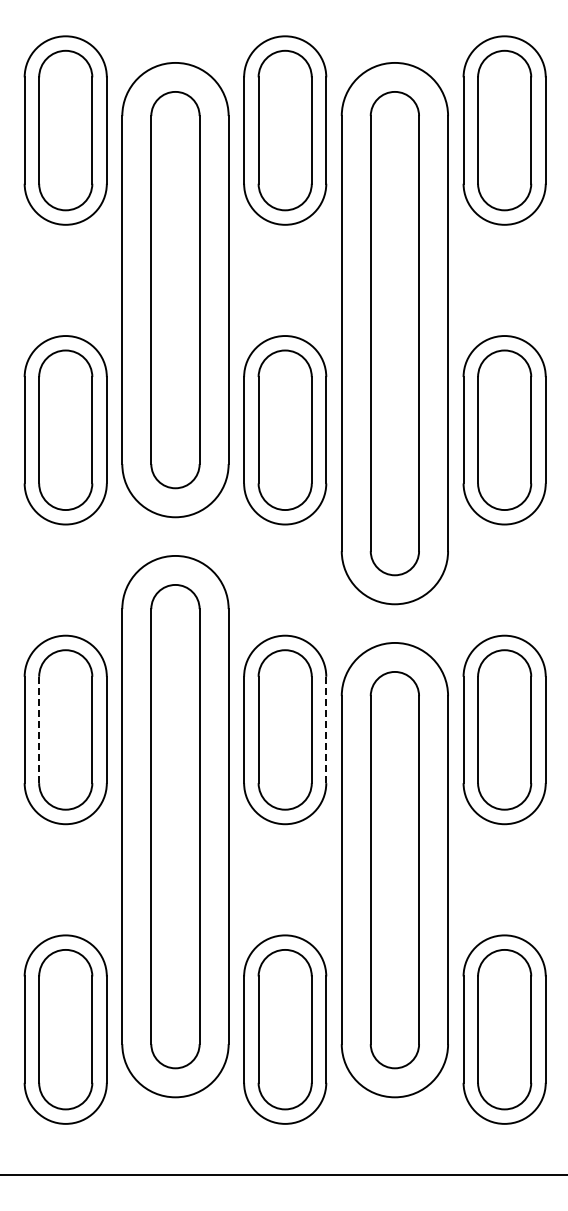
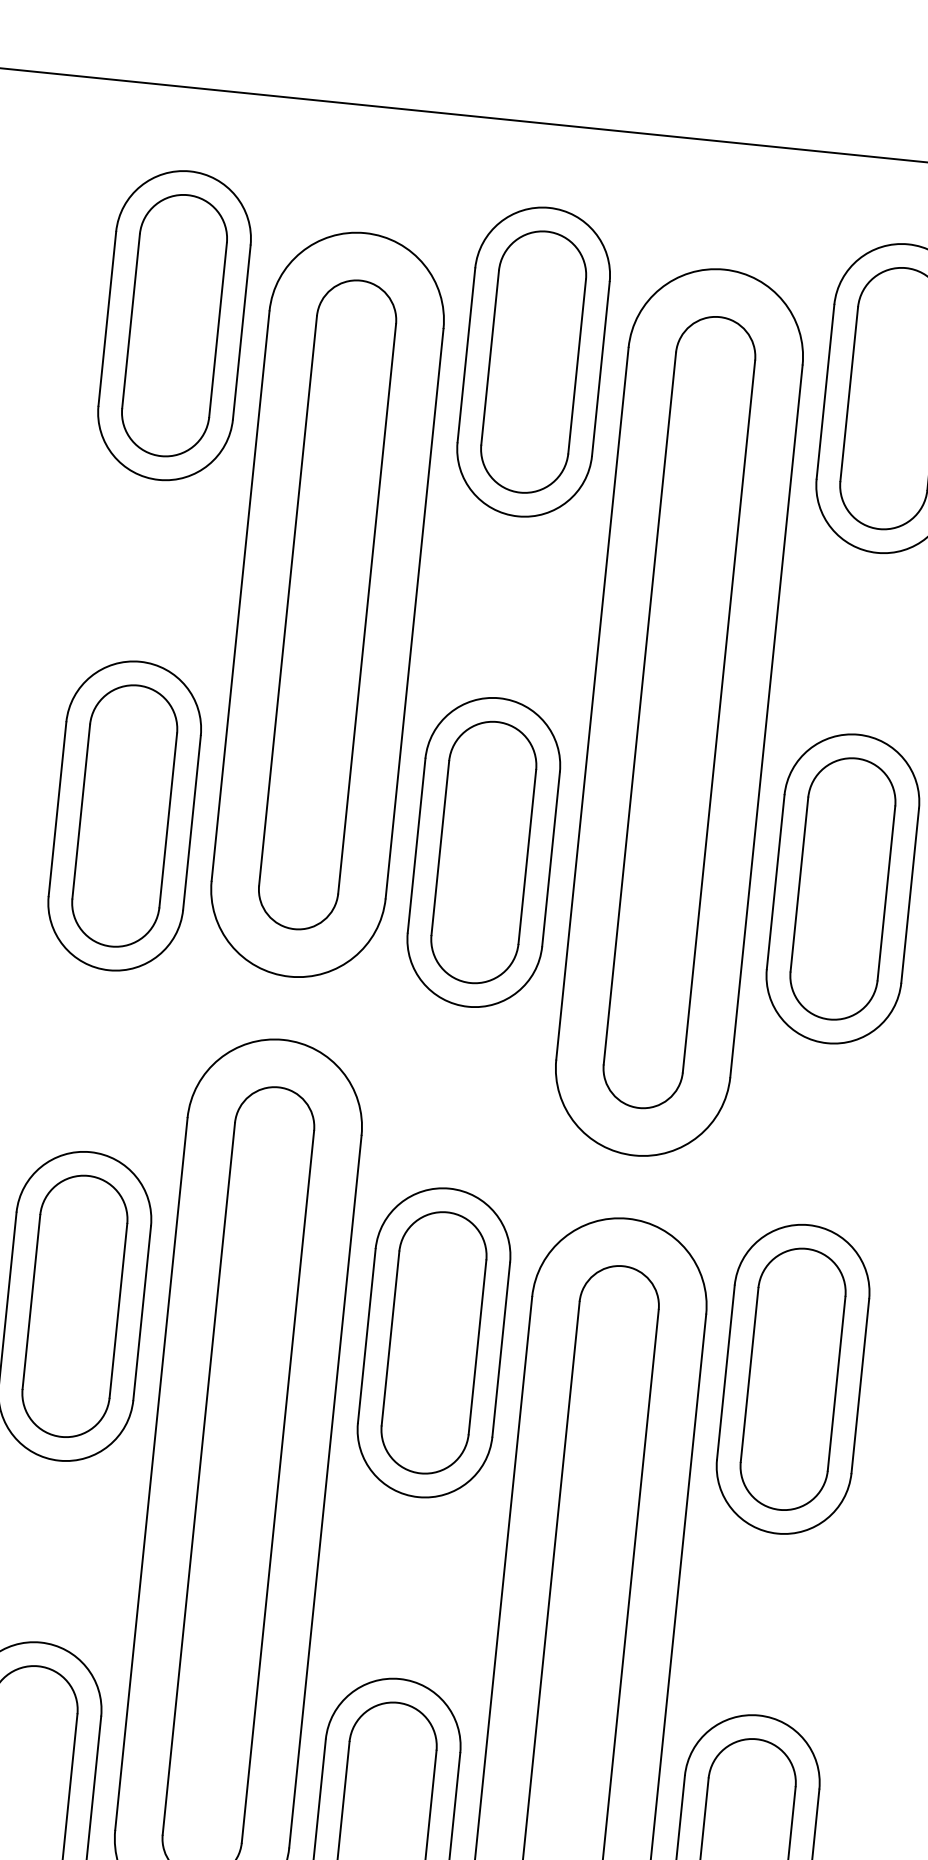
line: (39, 729) -> (32, 1301), dashed -> solid
line: (326, 729) -> (501, 1349), dashed -> solid

